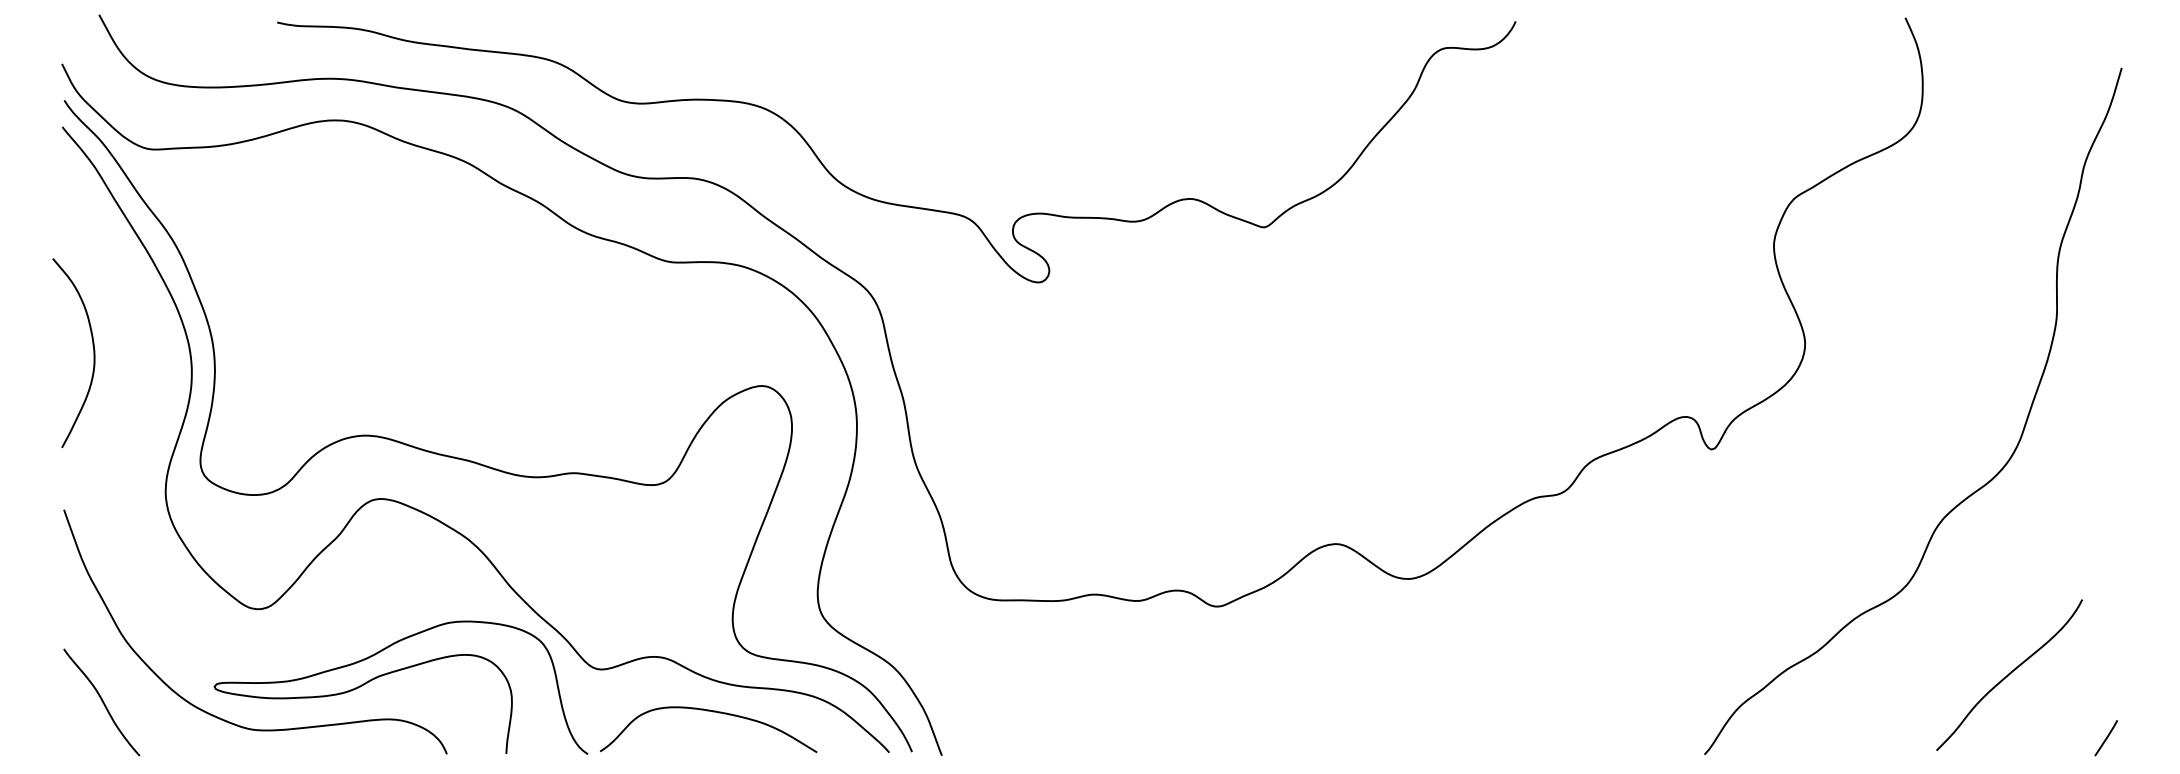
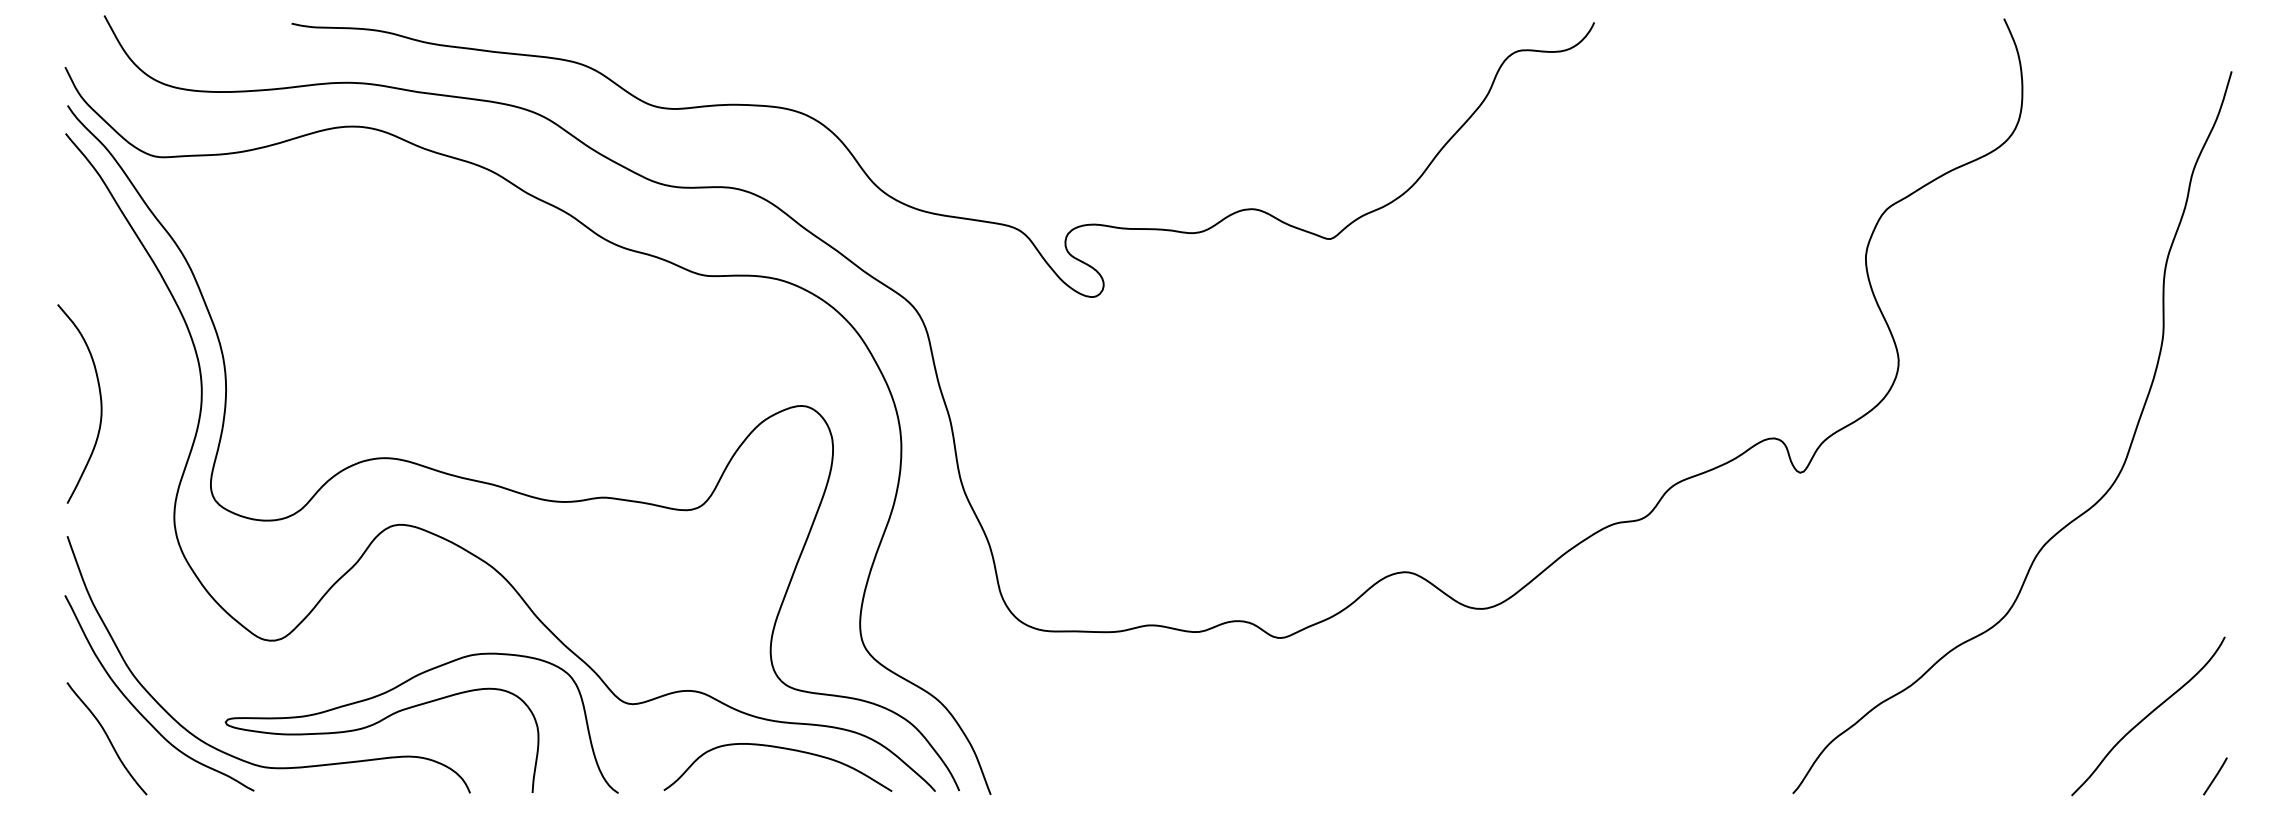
curve: (93, 352) -> (100, 403), moved
curve: (131, 674) -> (138, 709), added
curve: (2009, 674) -> (2148, 715), moved
curve: (713, 712) -> (783, 749), moved

